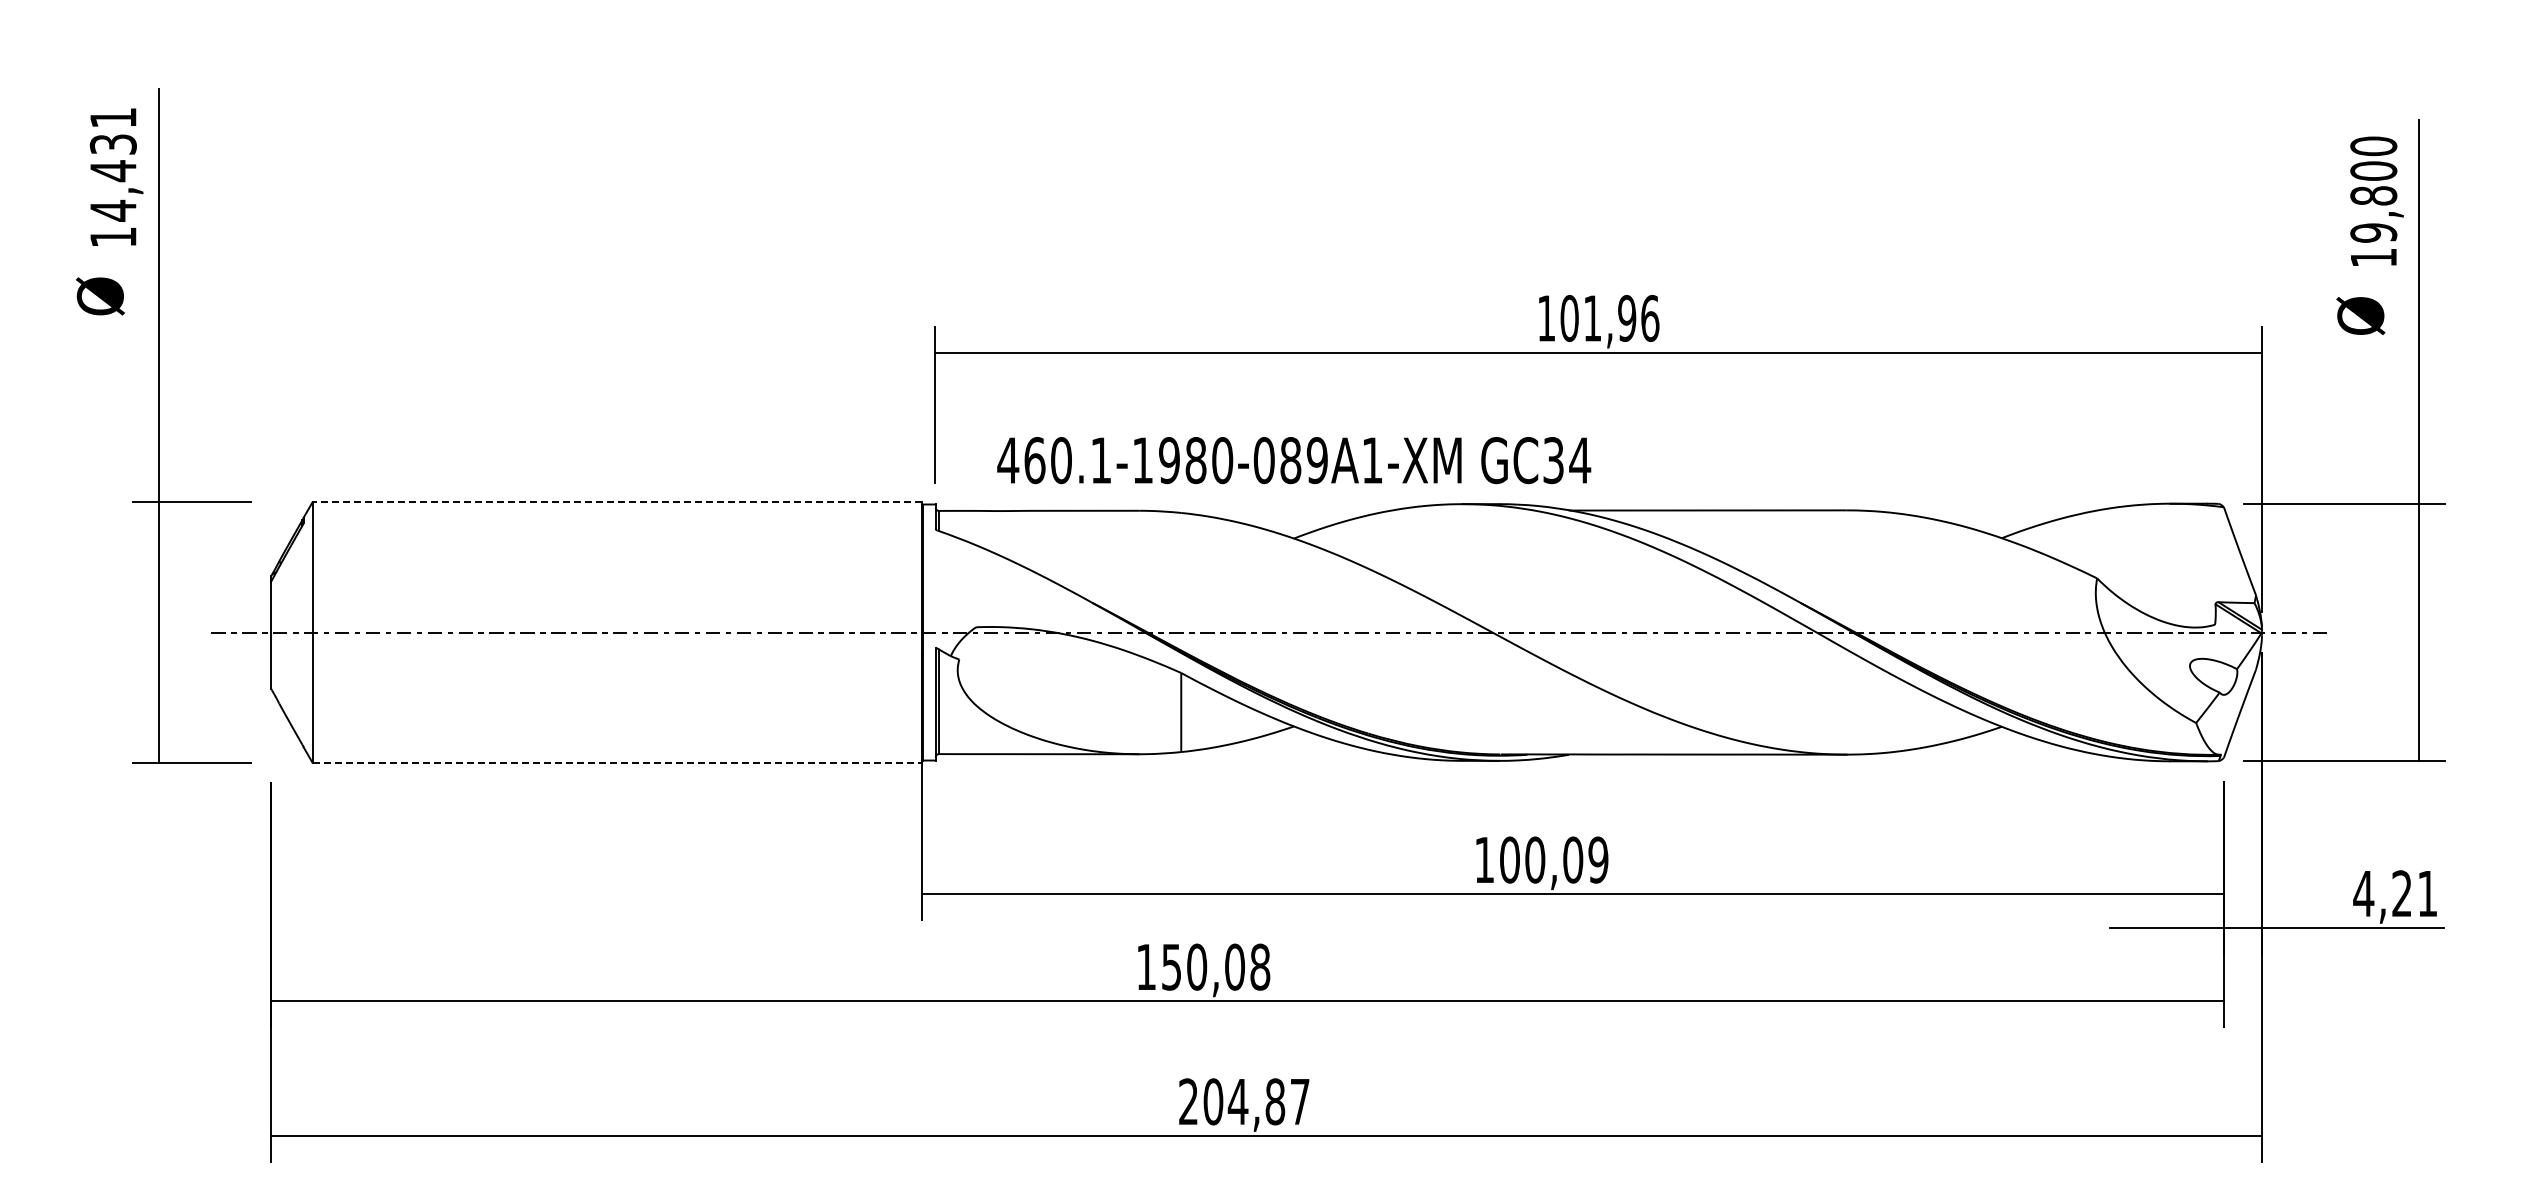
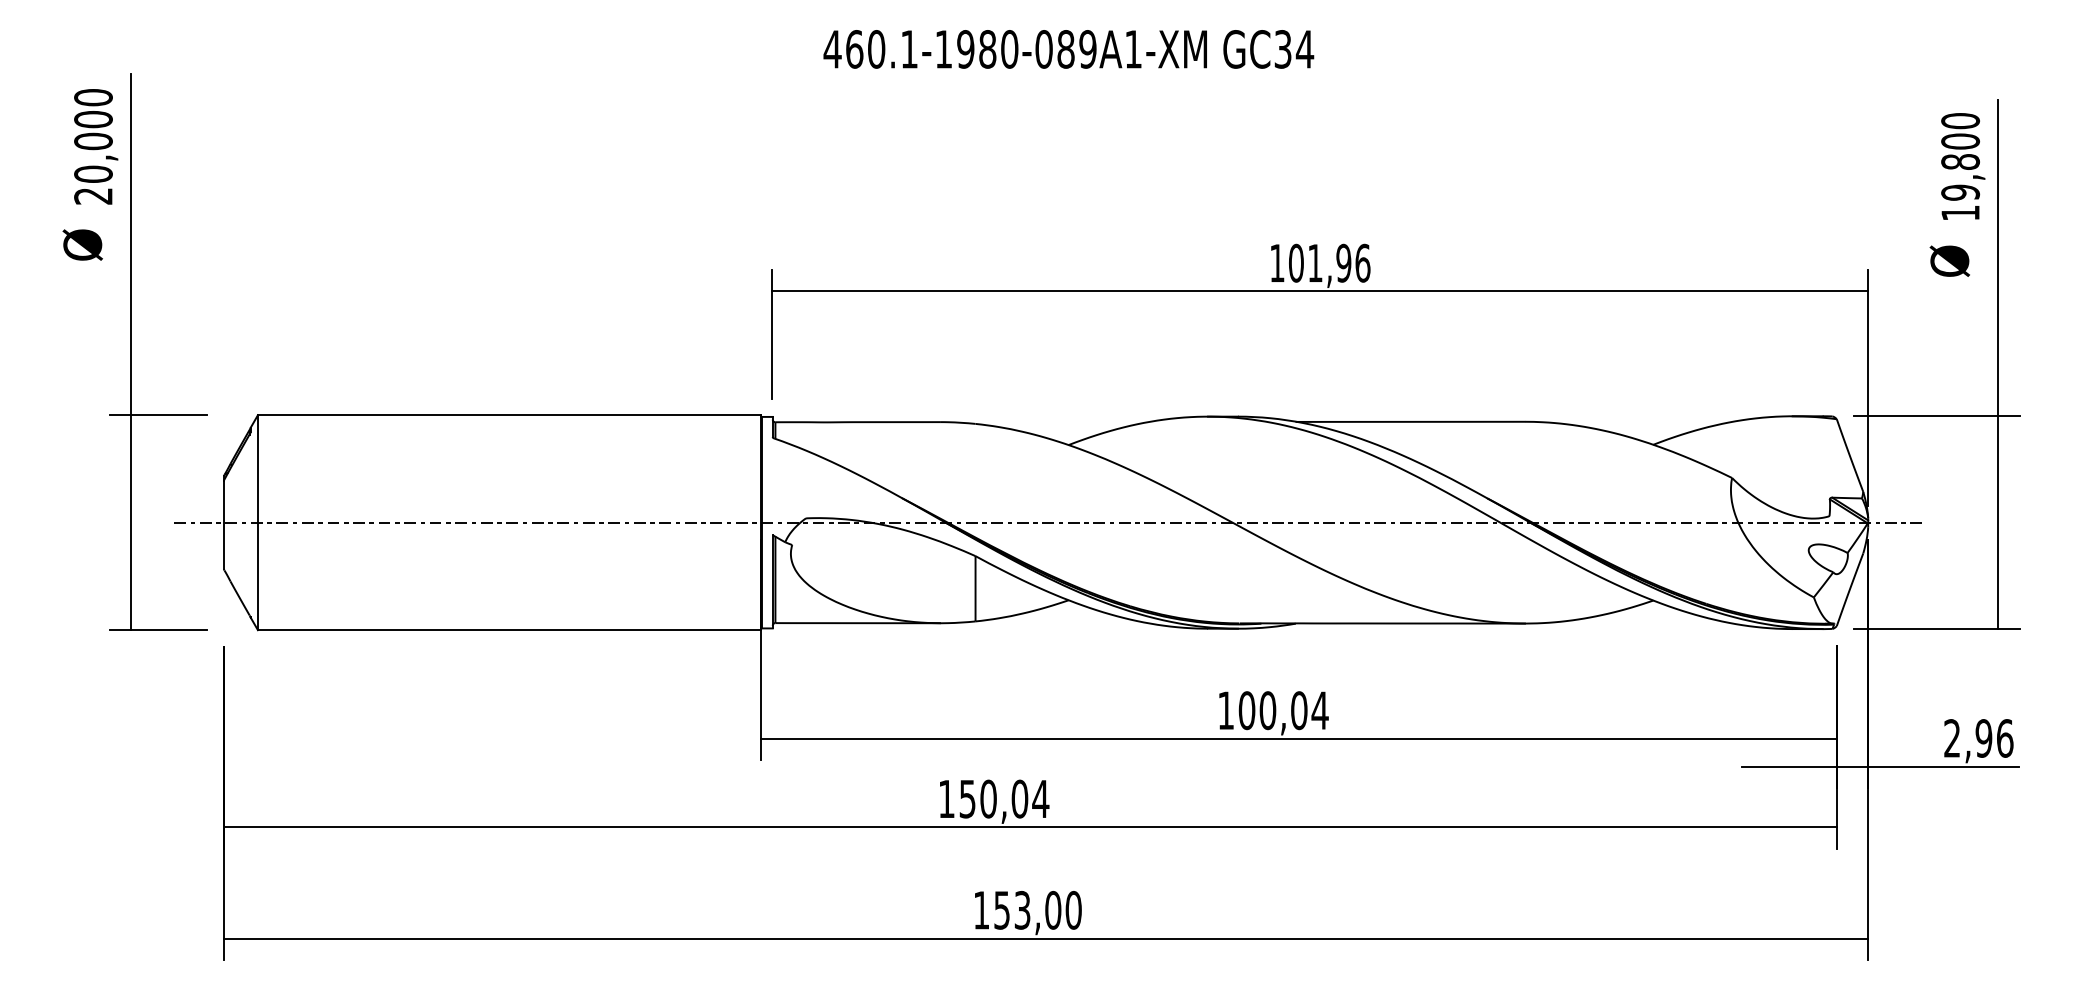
text: (112, 177) -> (92, 146), 14,431 -> 20,000
text: (1294, 460) -> (1069, 49), moved
line: (617, 502) -> (509, 415), dashed -> solid
line: (617, 762) -> (509, 630), dashed -> solid
text: (1597, 859) -> (1319, 710), 100,09 -> 100,04
text: (2395, 893) -> (1978, 738), 4,21 -> 2,96
text: (1259, 966) -> (1040, 798), 150,08 -> 150,04
text: (1244, 1101) -> (1027, 910), 204,87 -> 153,00

